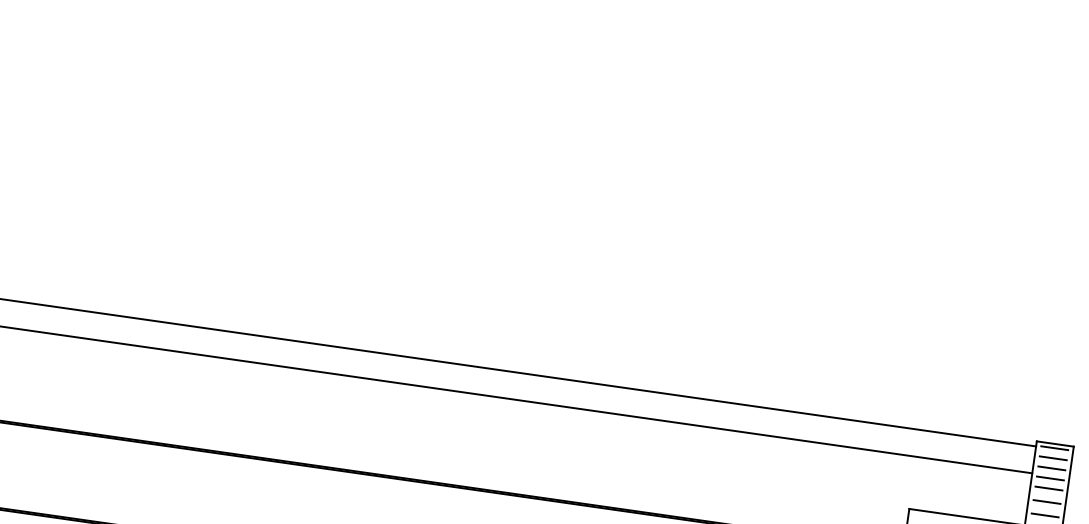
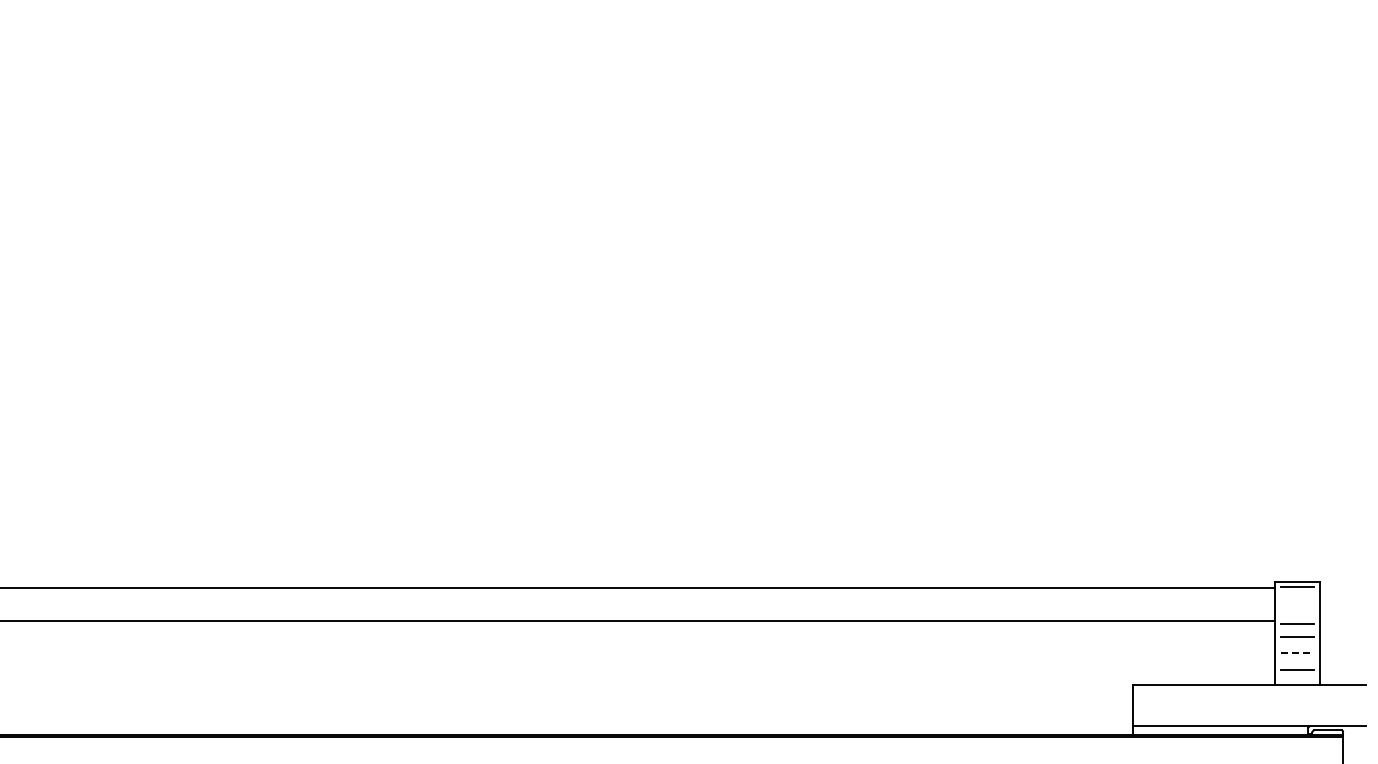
line: (1052, 458) -> (1296, 599), removed
line: (1051, 468) -> (1296, 611), removed
line: (1047, 502) -> (1297, 653), solid -> dashed

